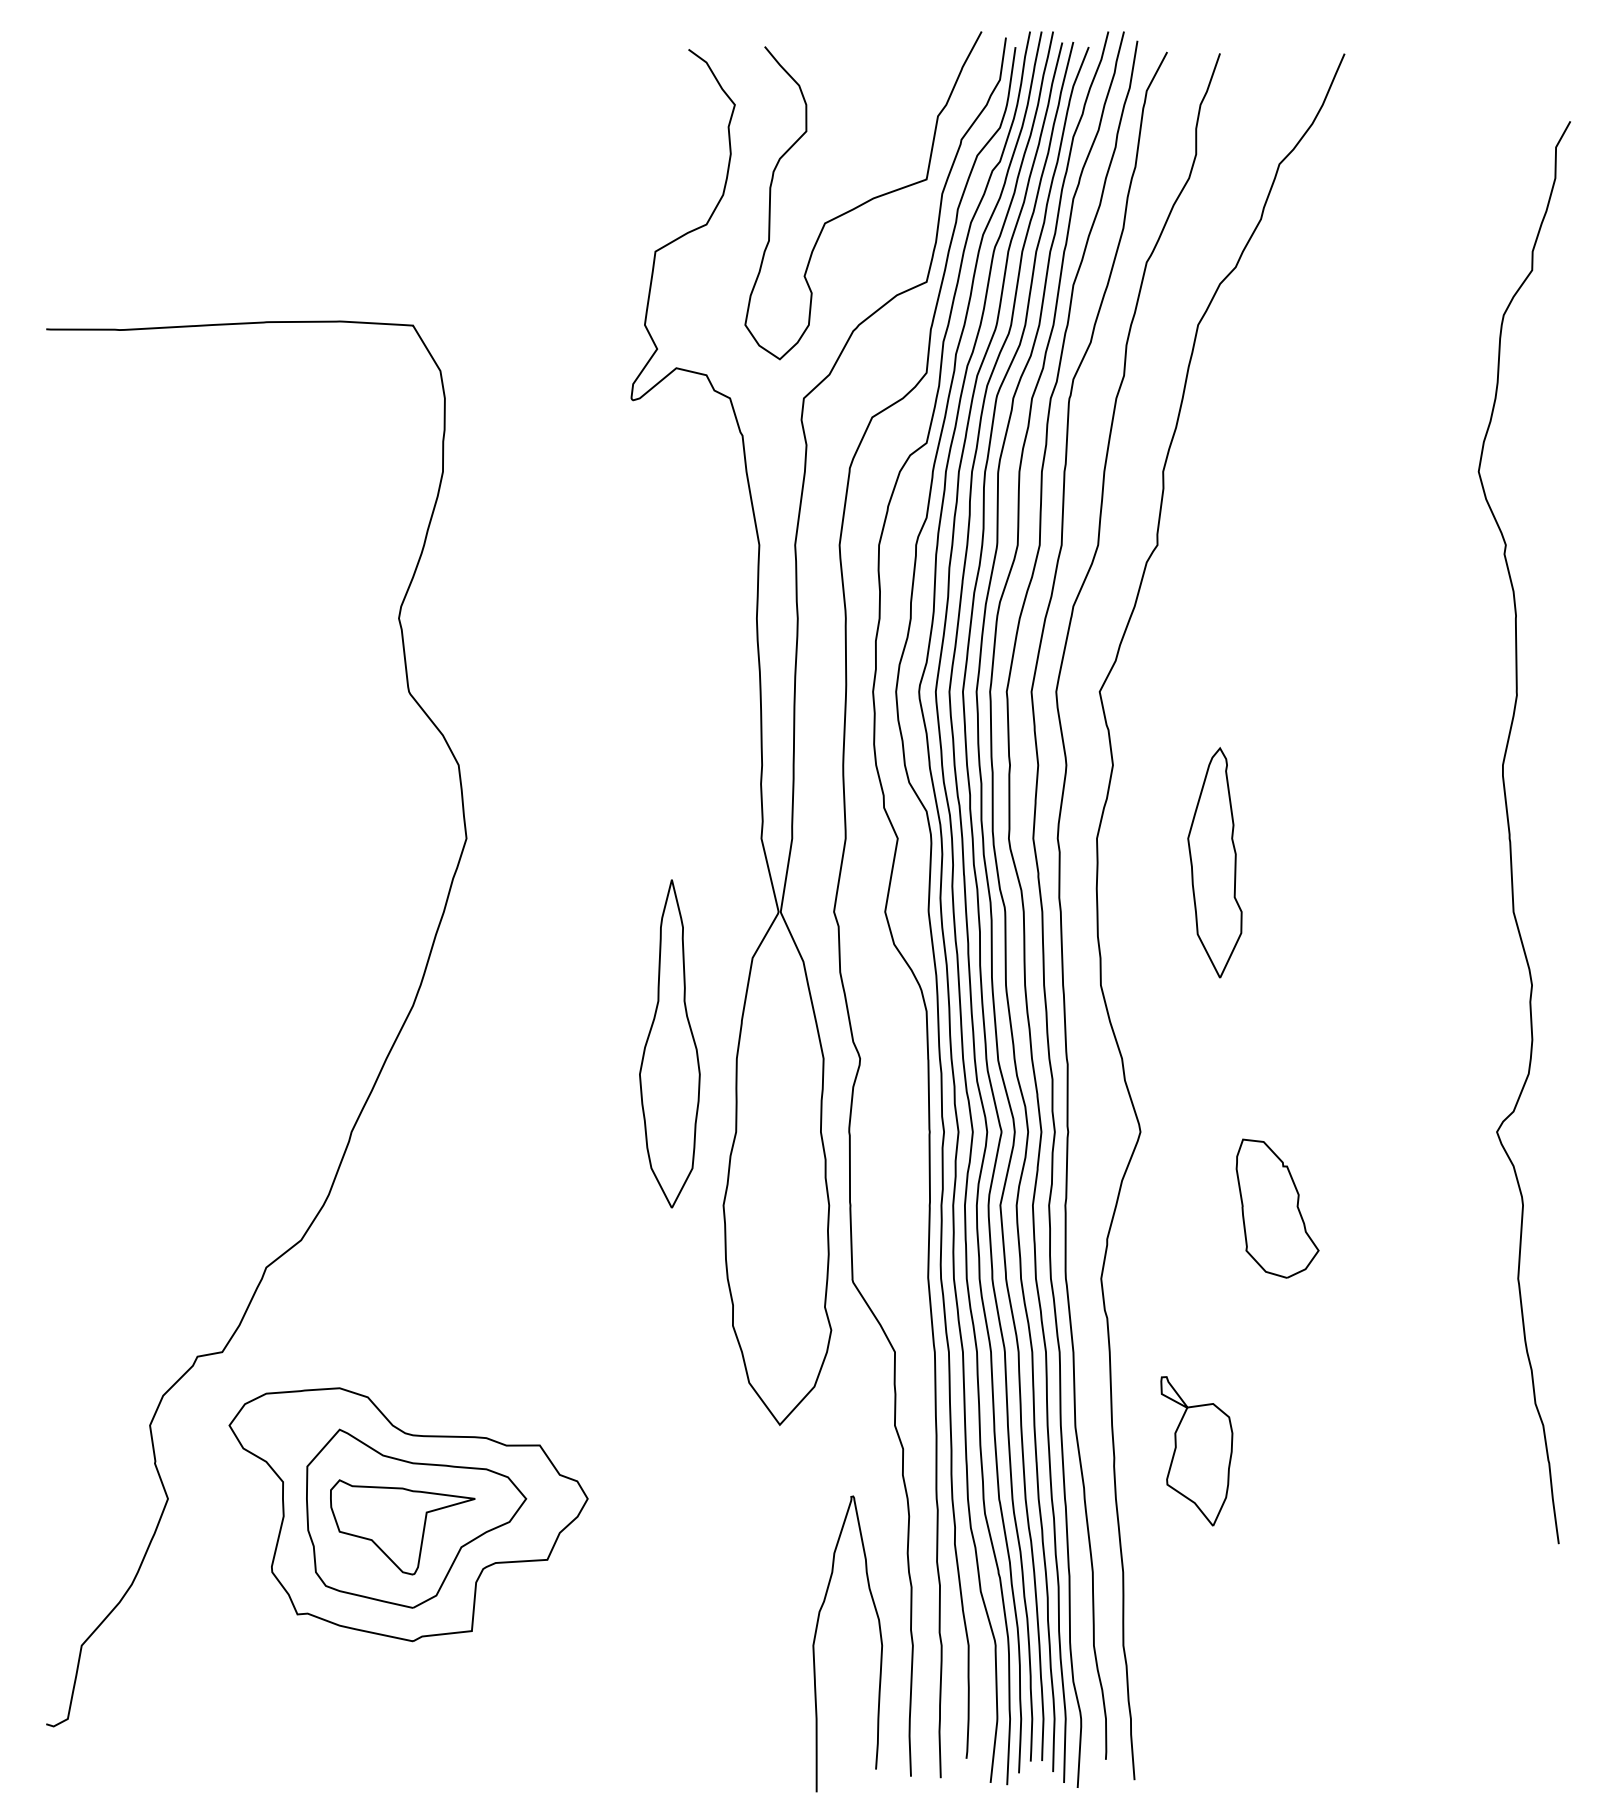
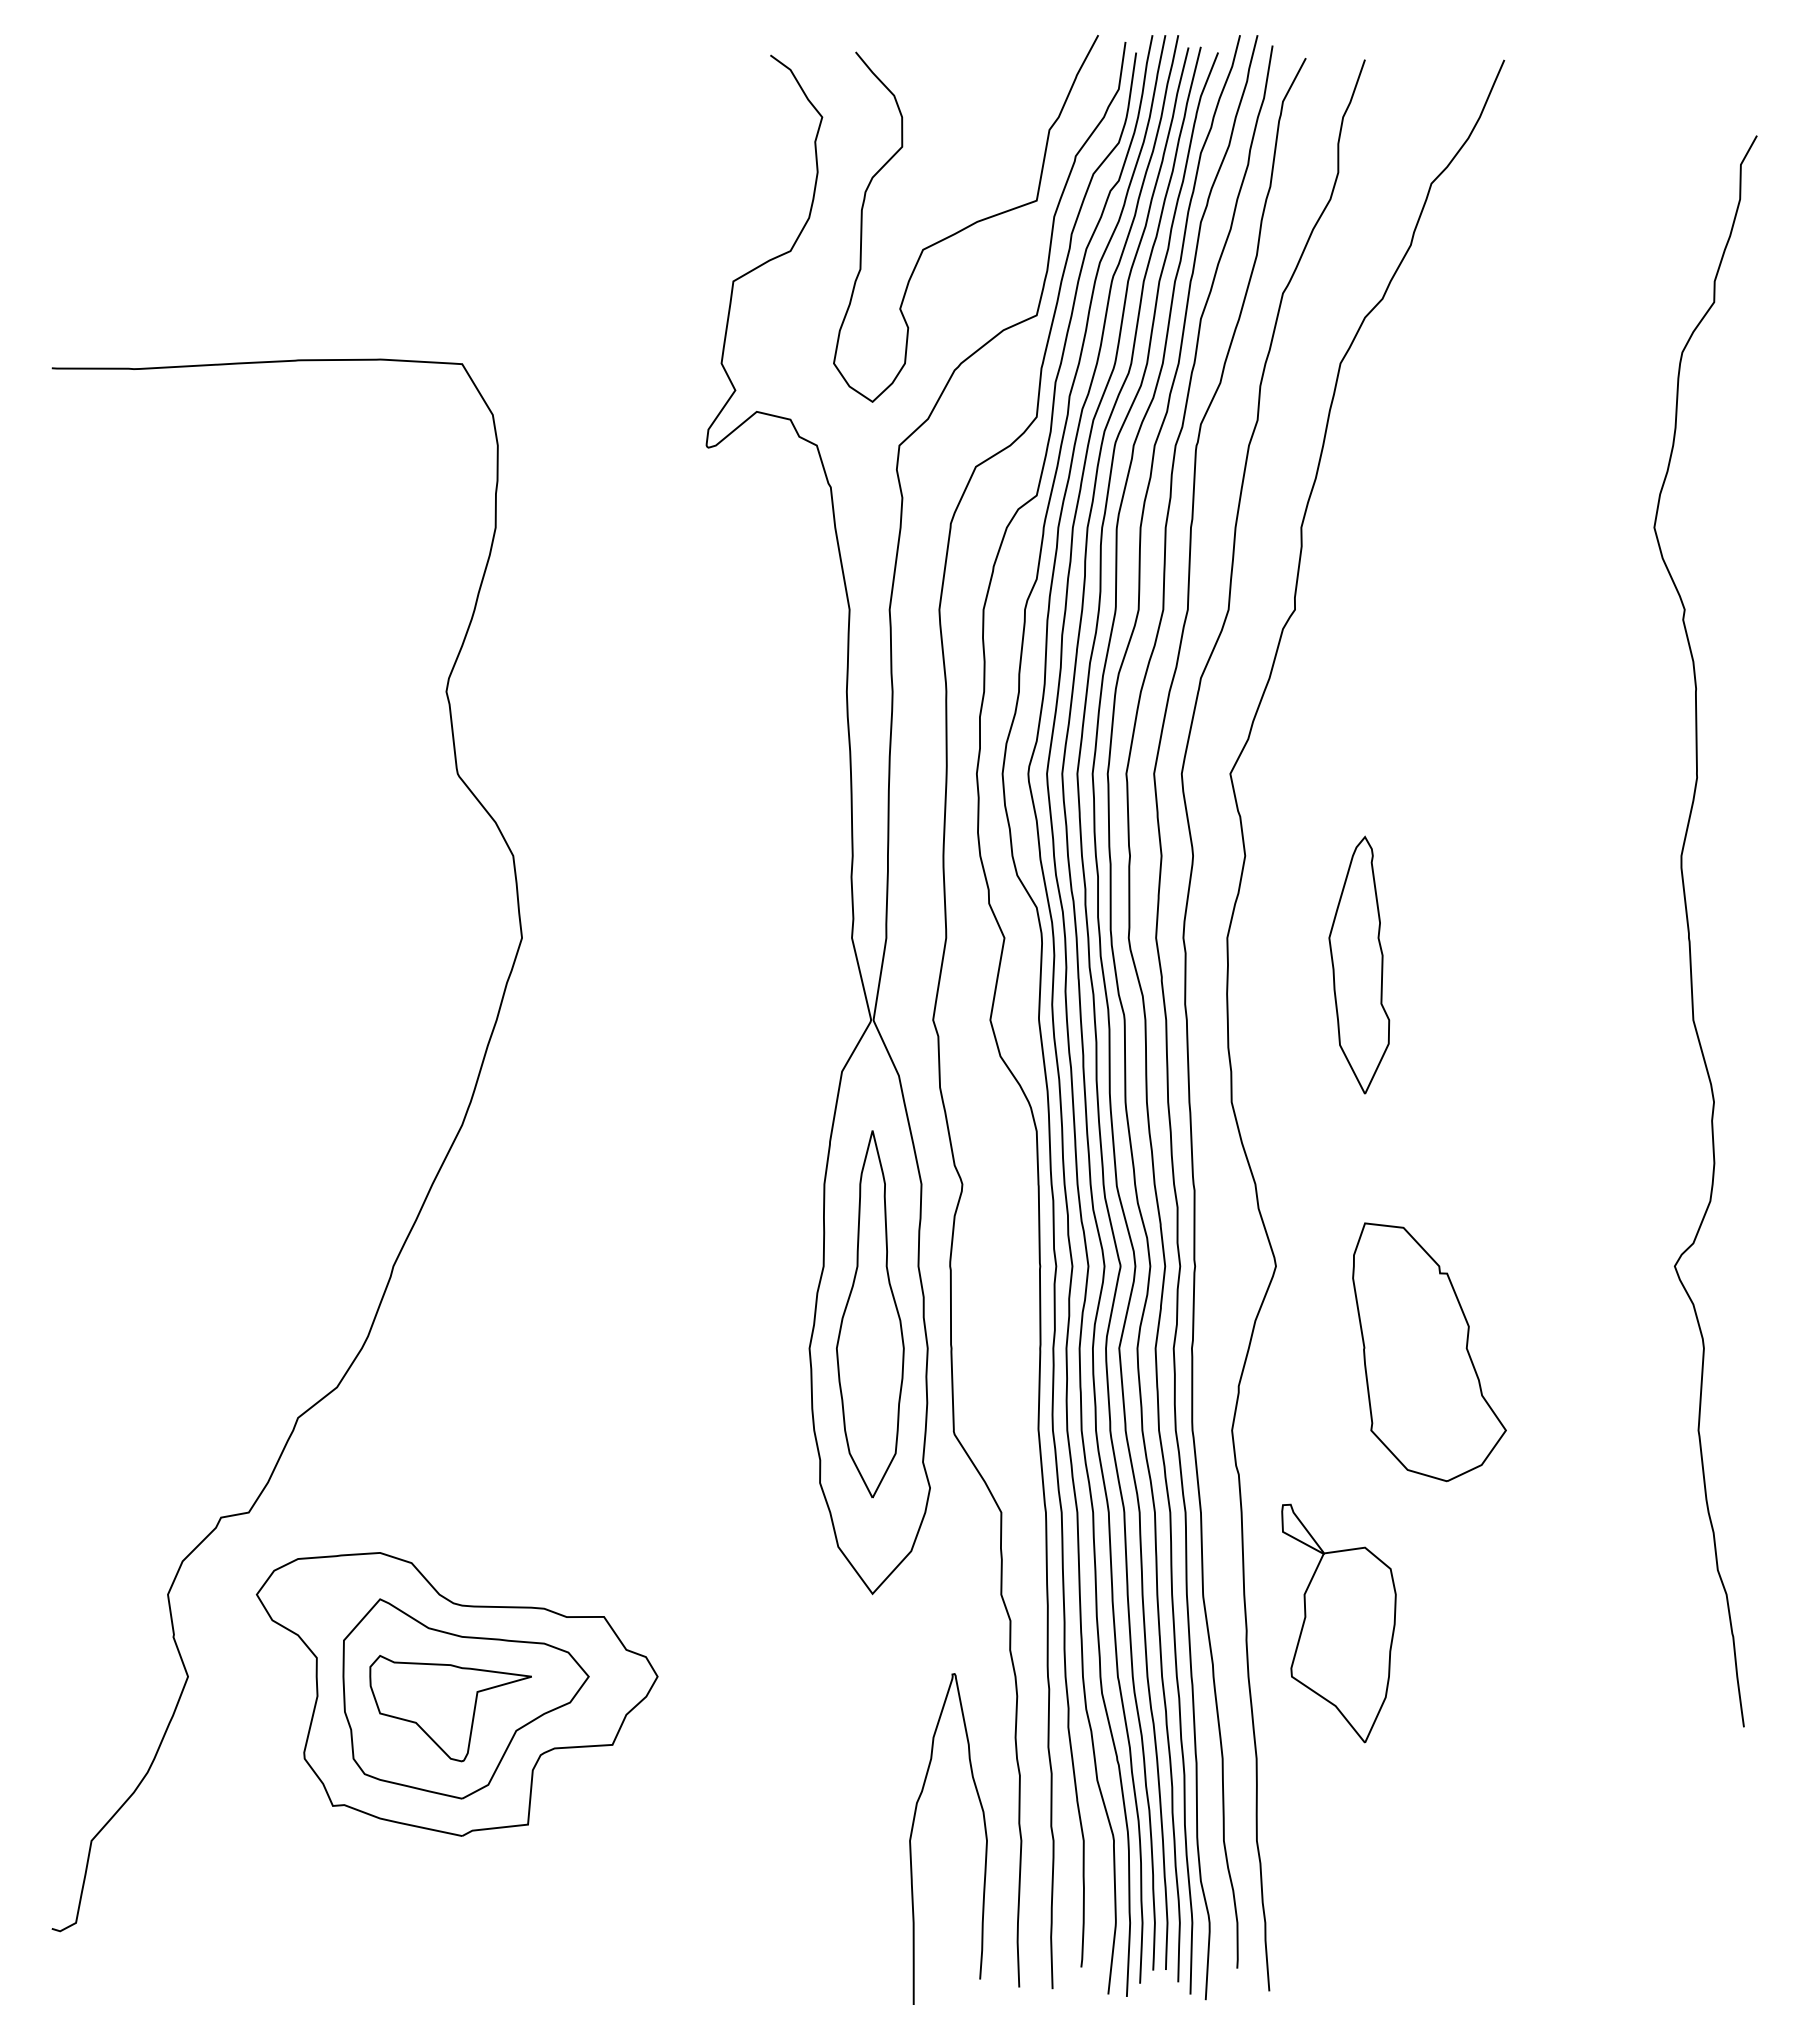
part: (669, 1043) -> (869, 1313), moved
part: (1277, 1208) -> (1429, 1351), size x1.67
part: (1196, 1451) -> (1338, 1623), size x1.43

